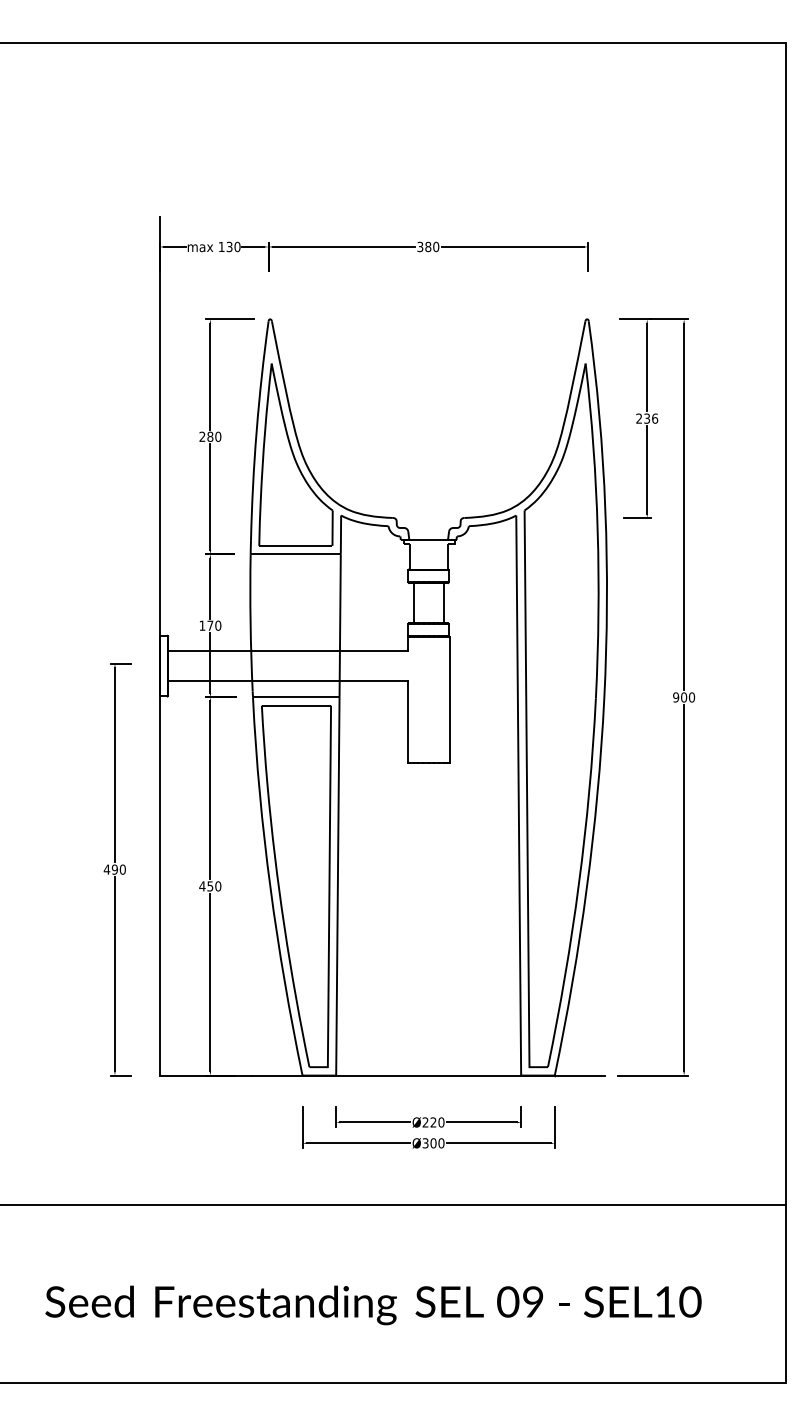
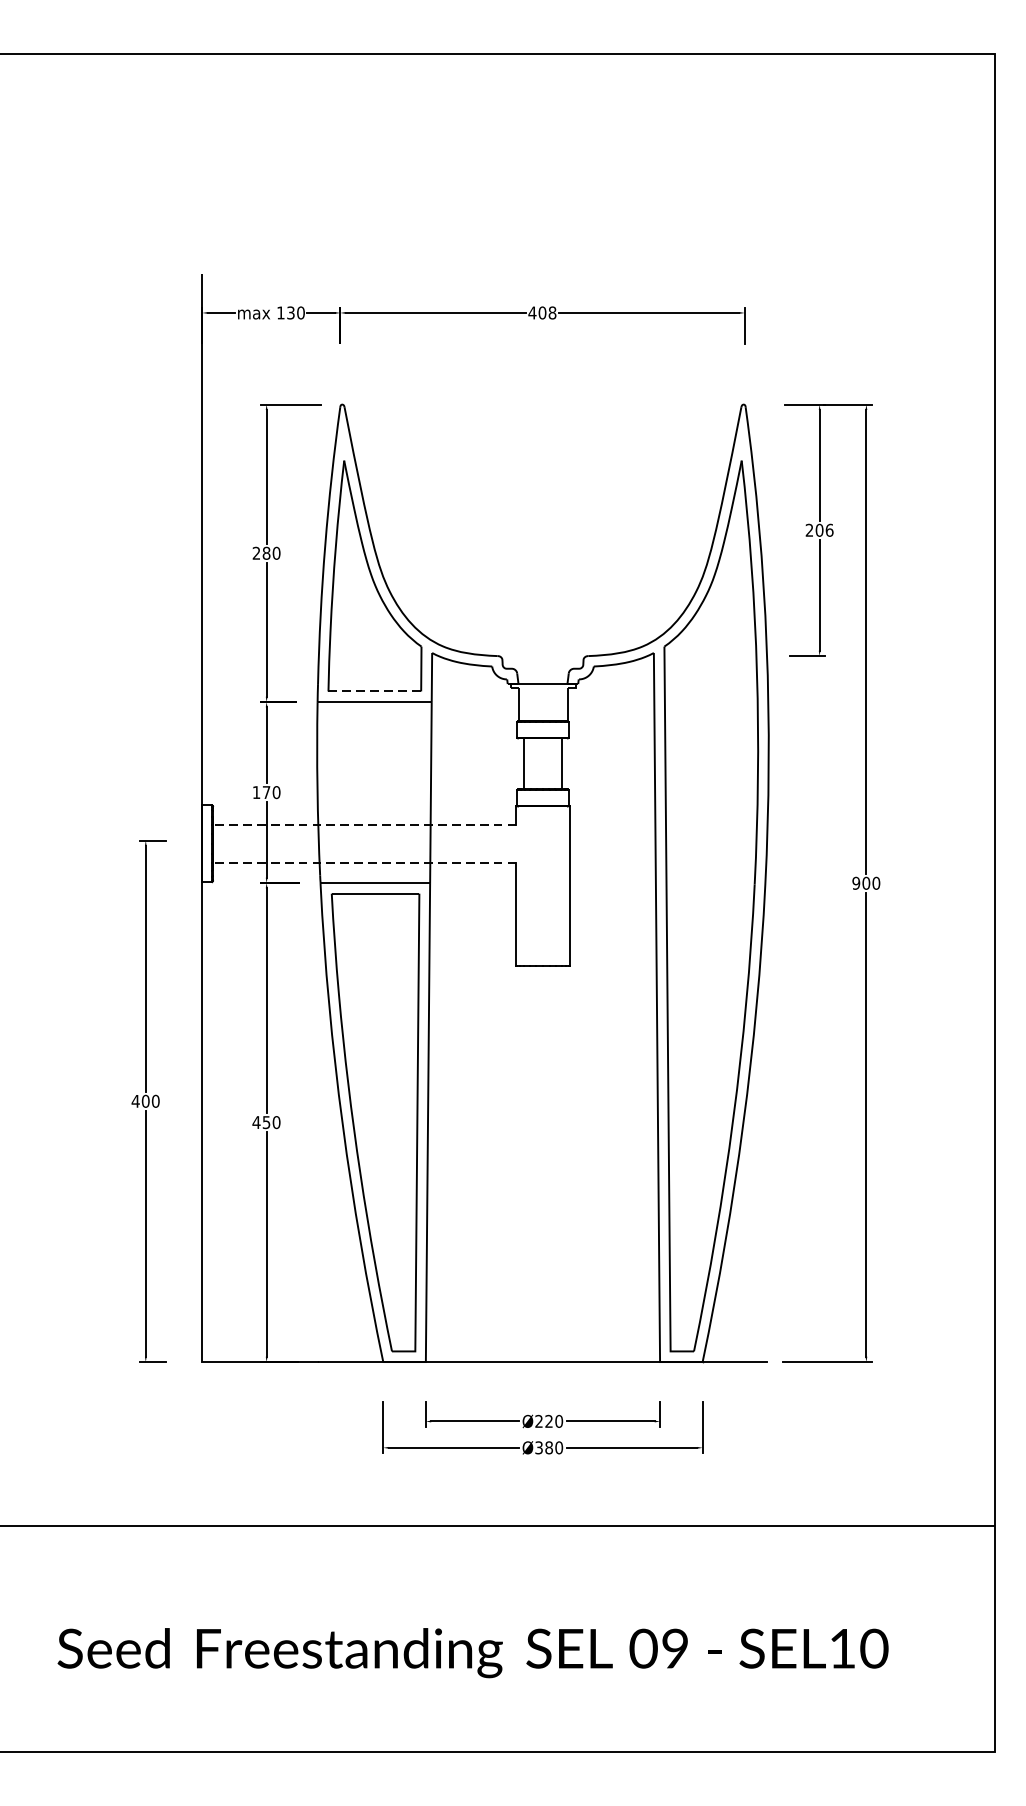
text: (428, 246) -> (542, 312), 380 -> 408
text: (647, 418) -> (820, 530), 236 -> 206
line: (295, 545) -> (374, 690), solid -> dashed
line: (287, 651) -> (364, 825), solid -> dashed
line: (287, 681) -> (364, 863), solid -> dashed
text: (114, 869) -> (145, 1101), 490 -> 400
text: (433, 1143) -> (549, 1448), Ø300 -> Ø380

